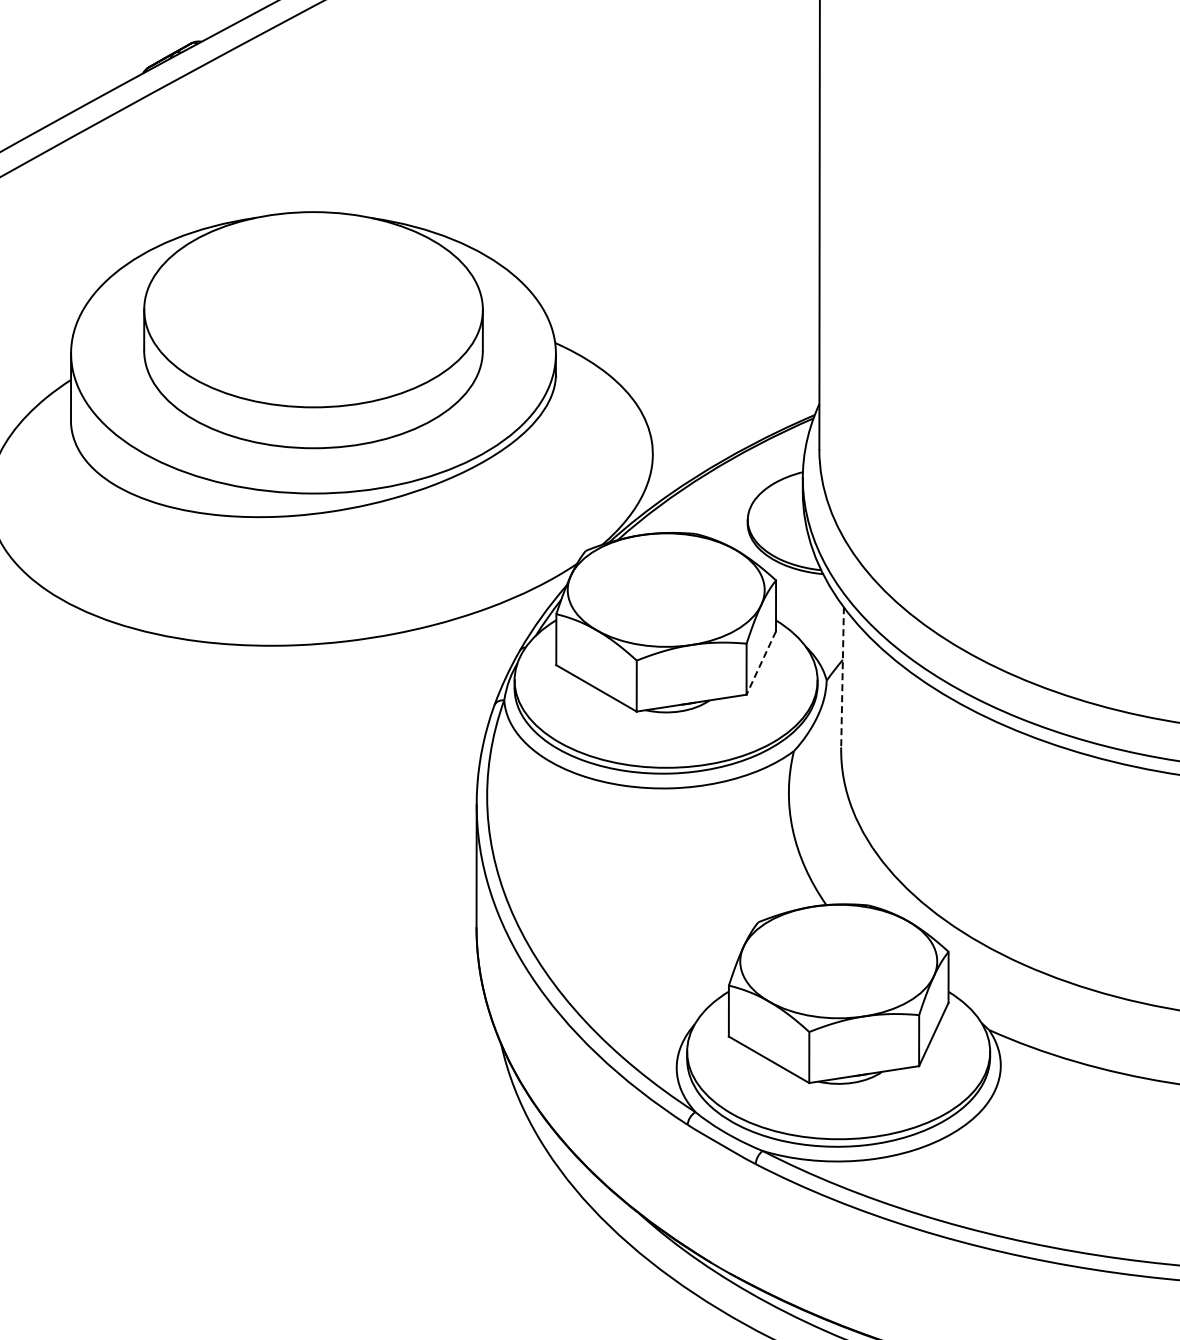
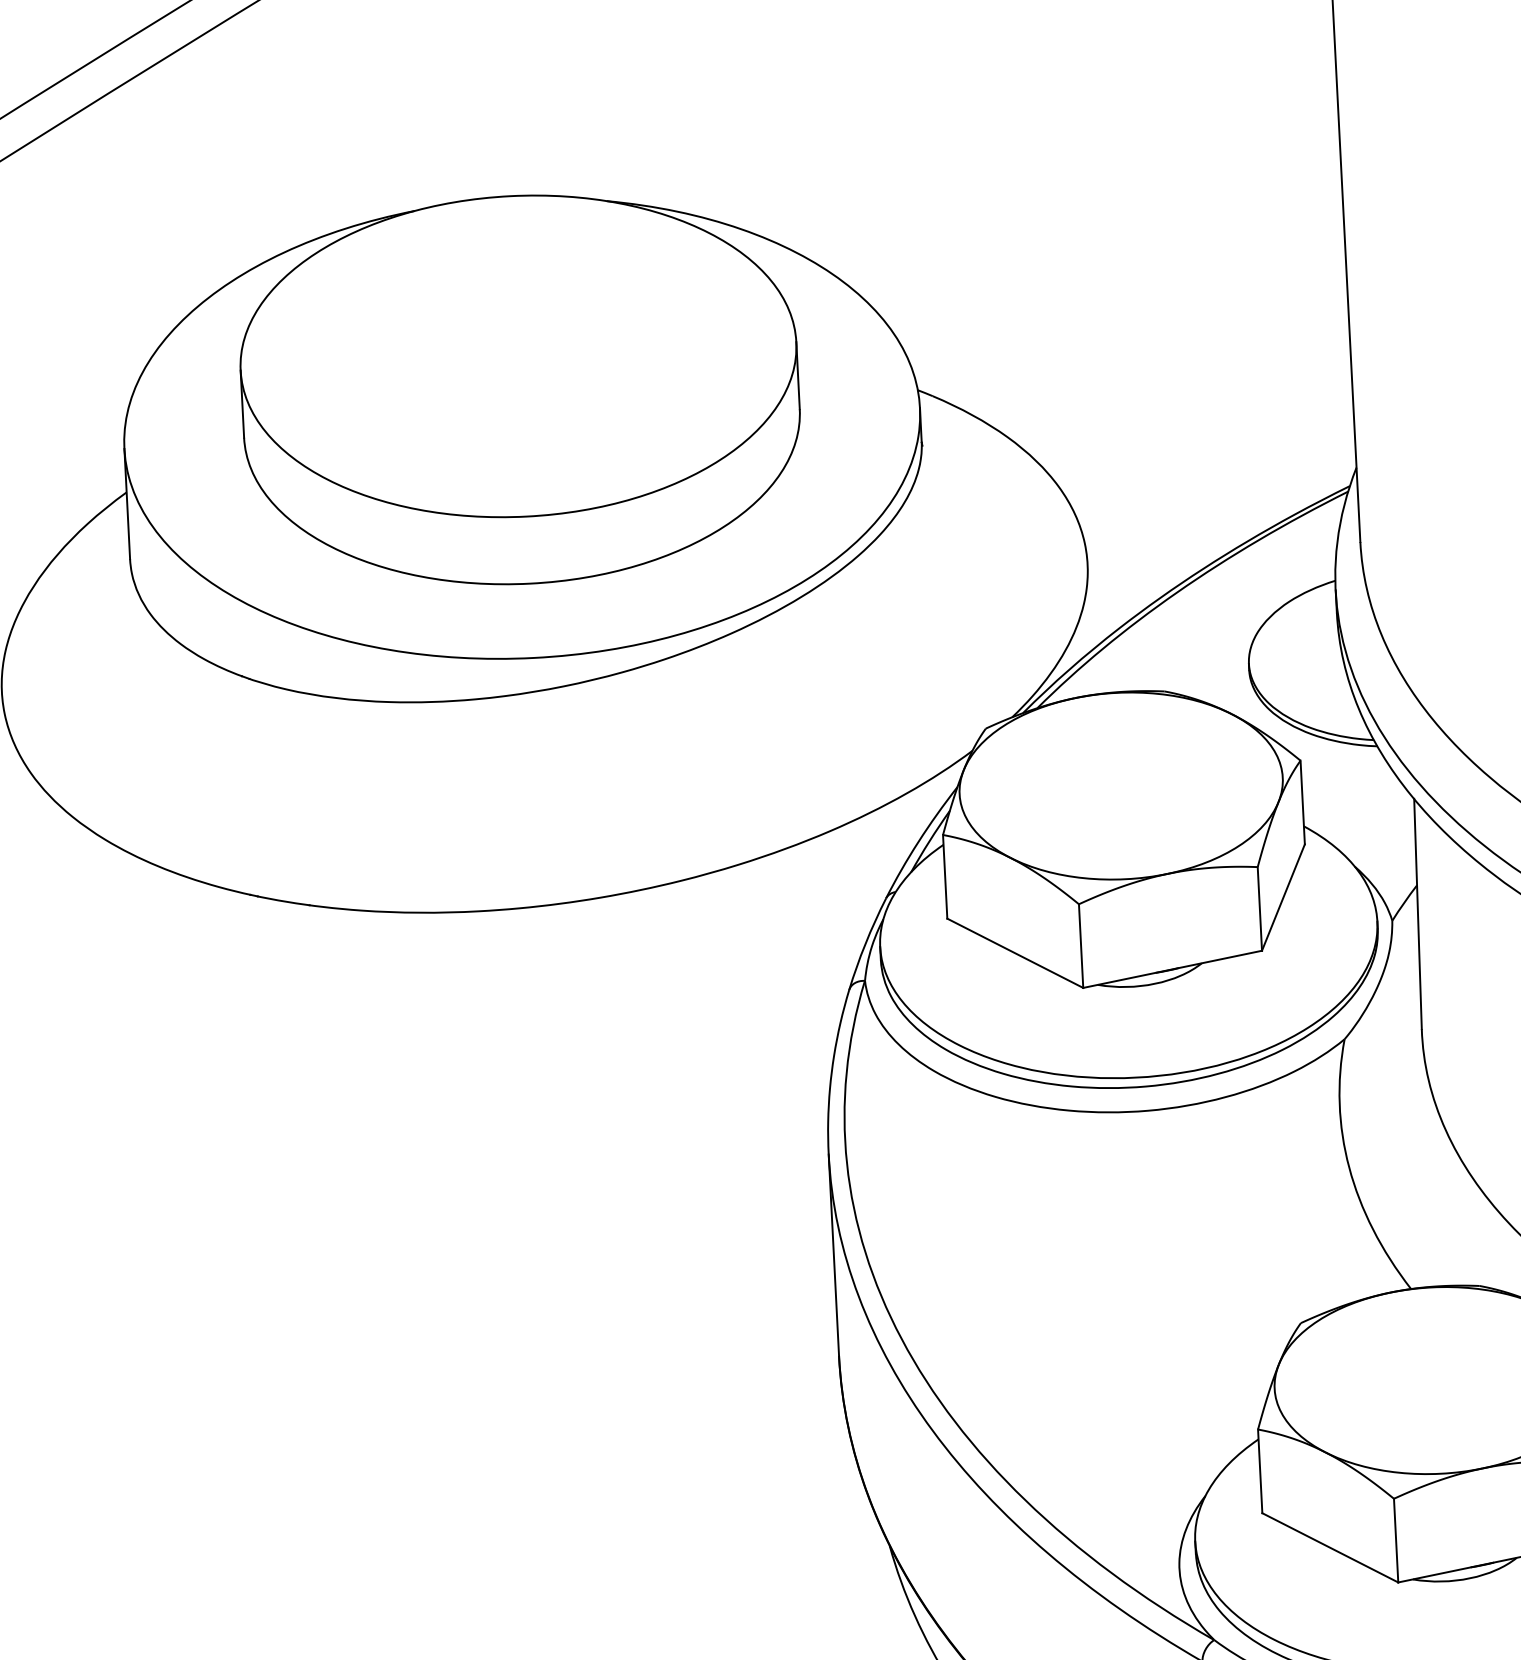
line: (761, 663) -> (1283, 898), dashed -> solid
line: (842, 677) -> (1417, 914), dashed -> solid

